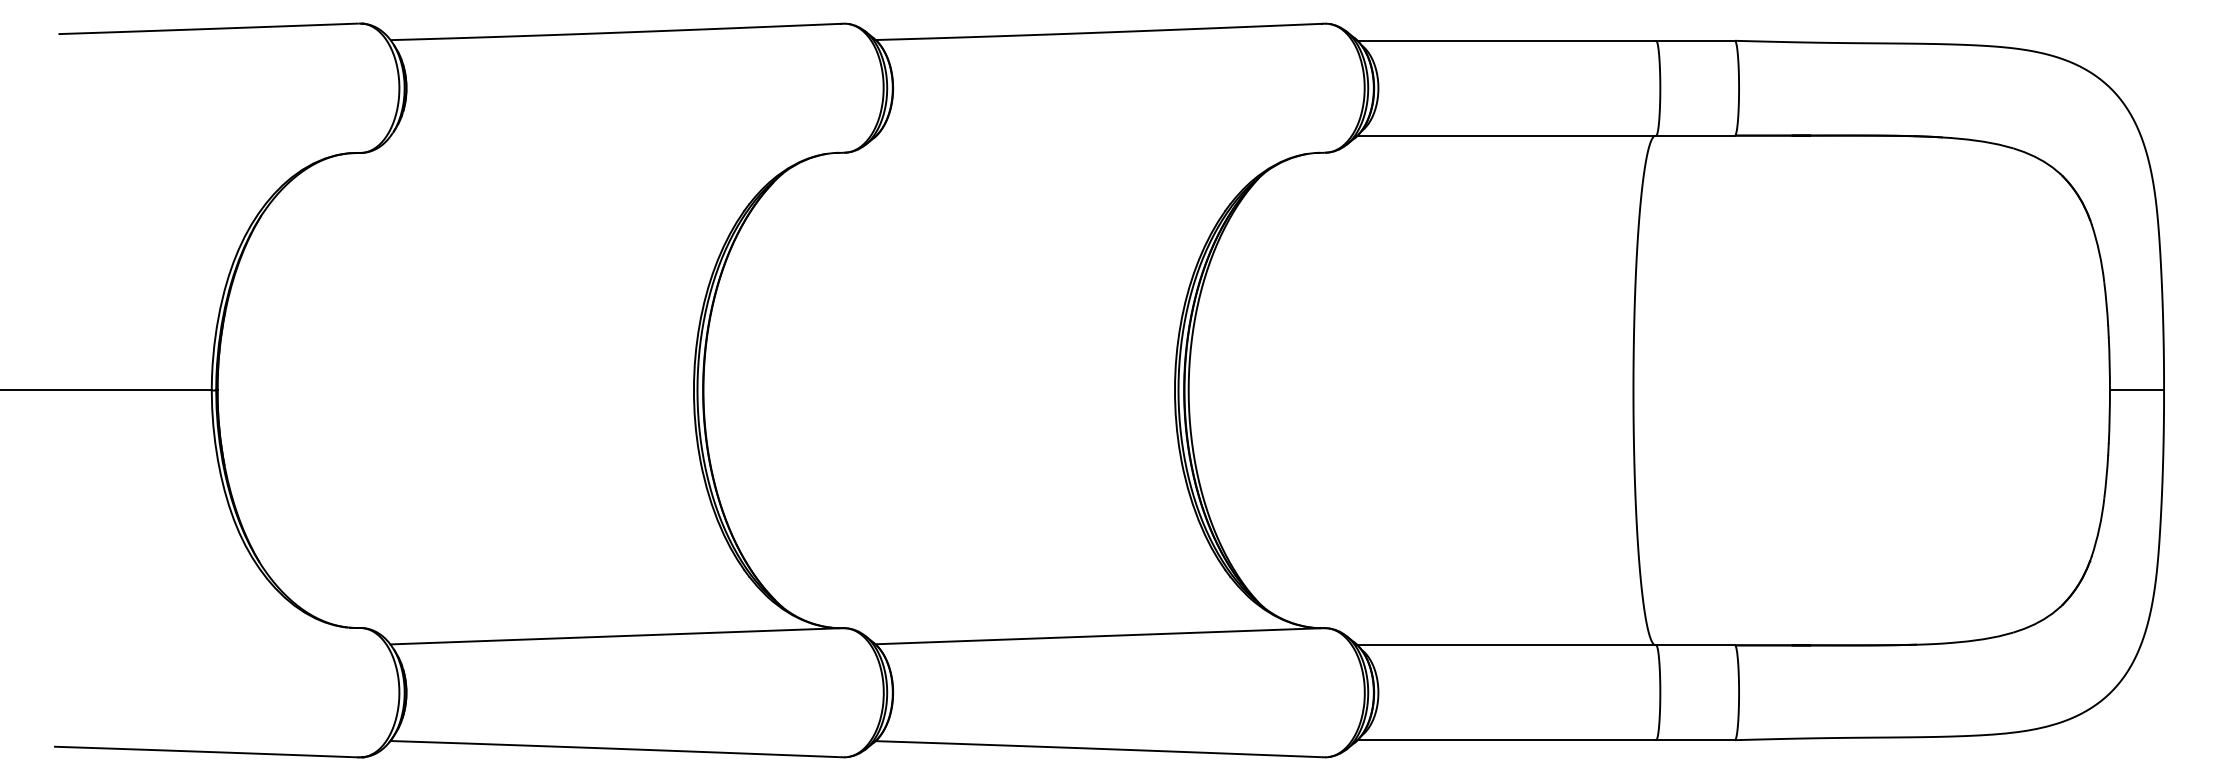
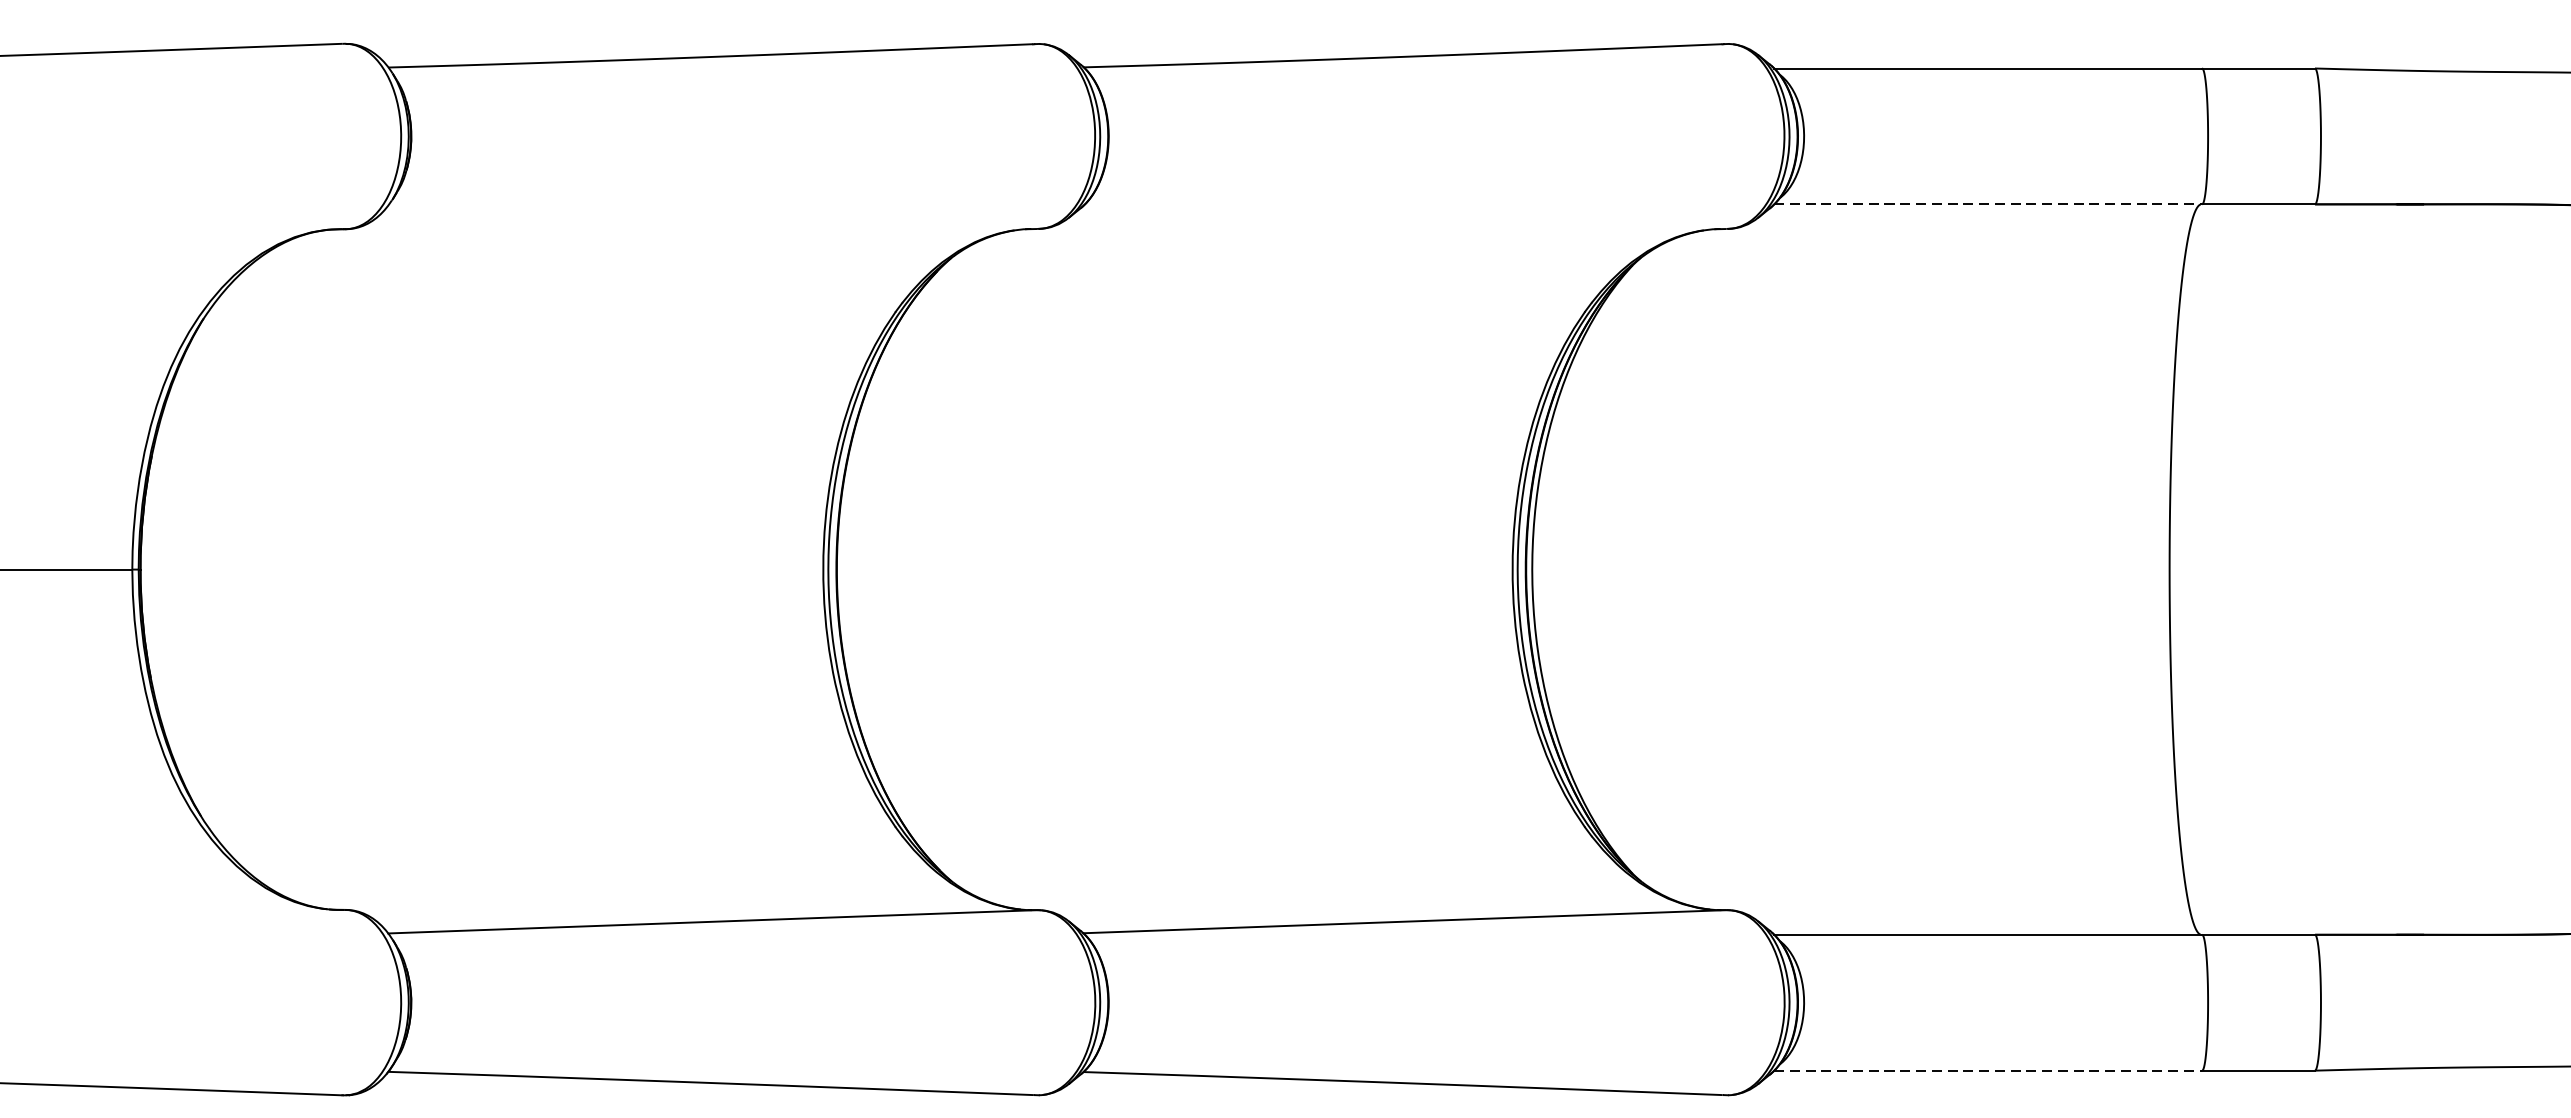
line: (1507, 135) -> (1989, 204), solid -> dashed
line: (1507, 740) -> (1989, 1071), solid -> dashed

